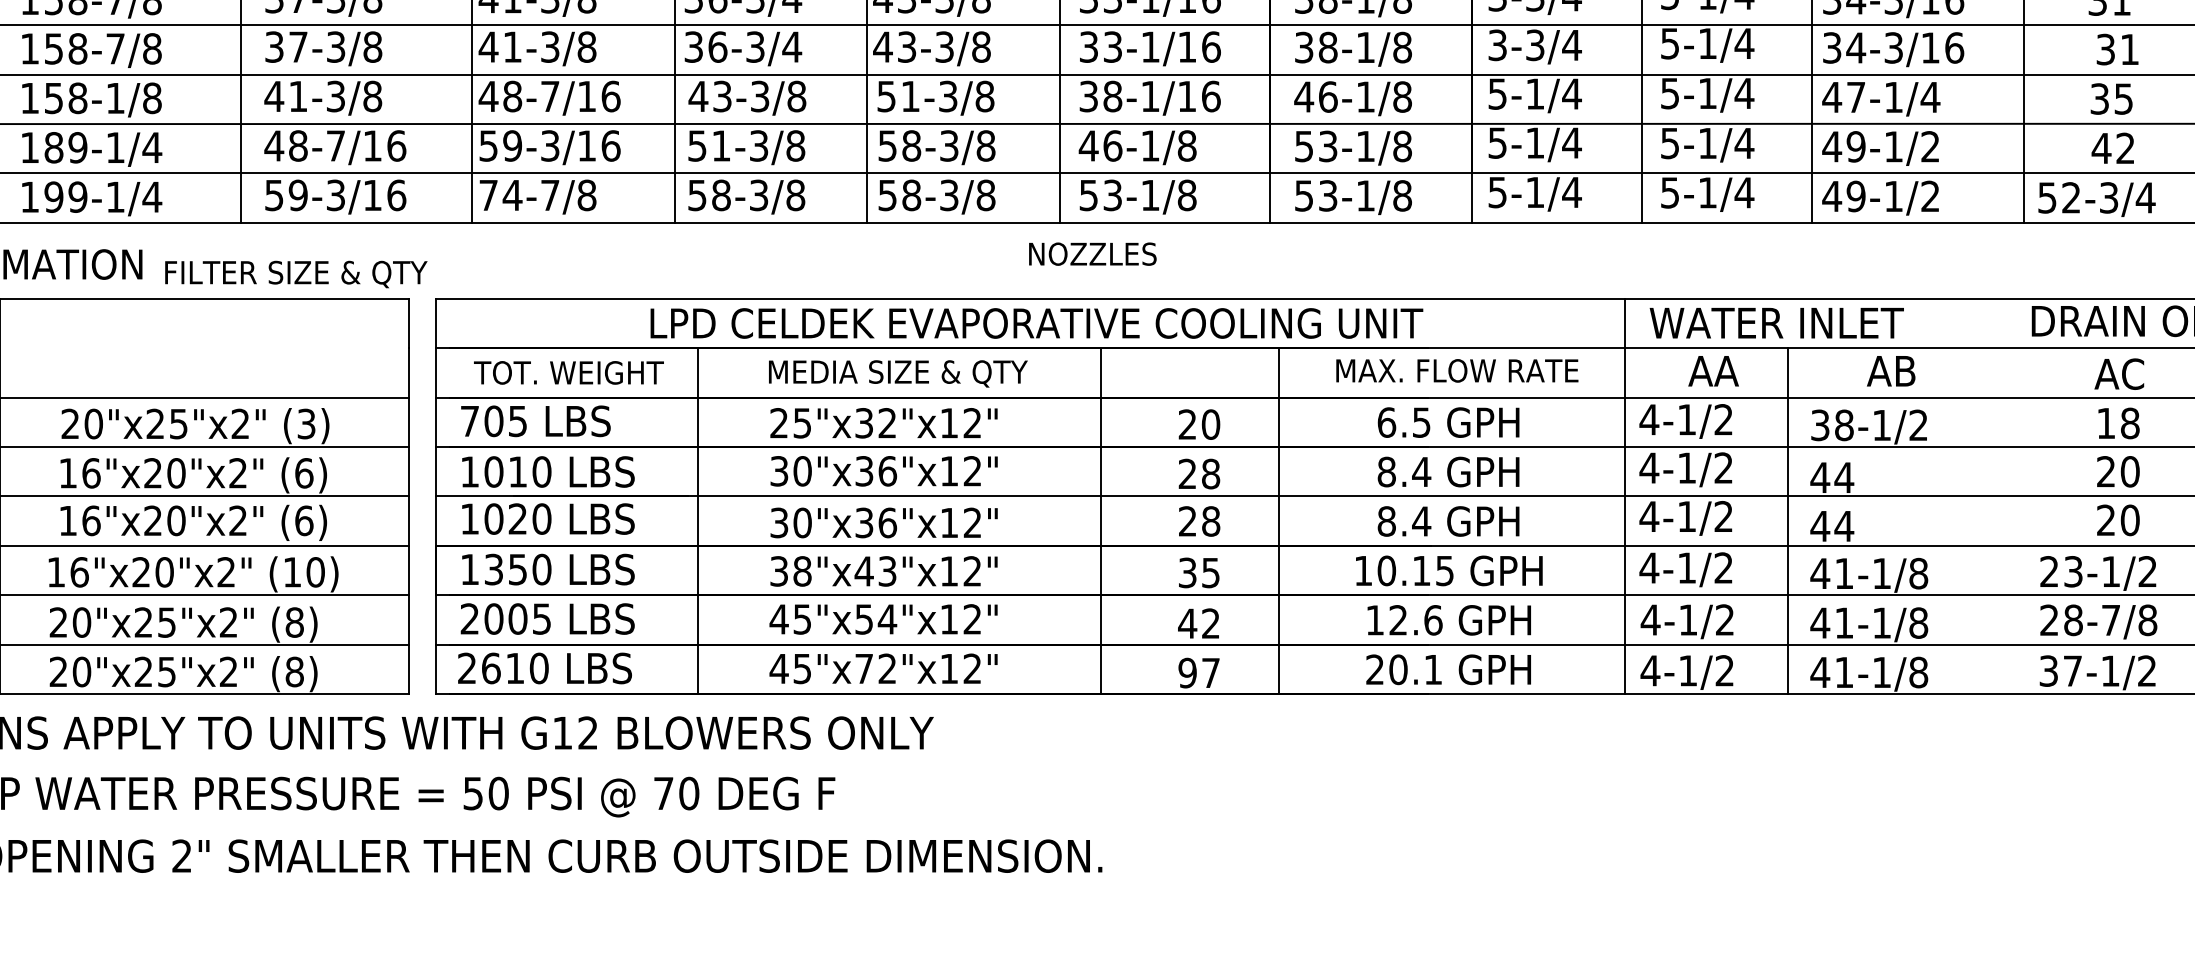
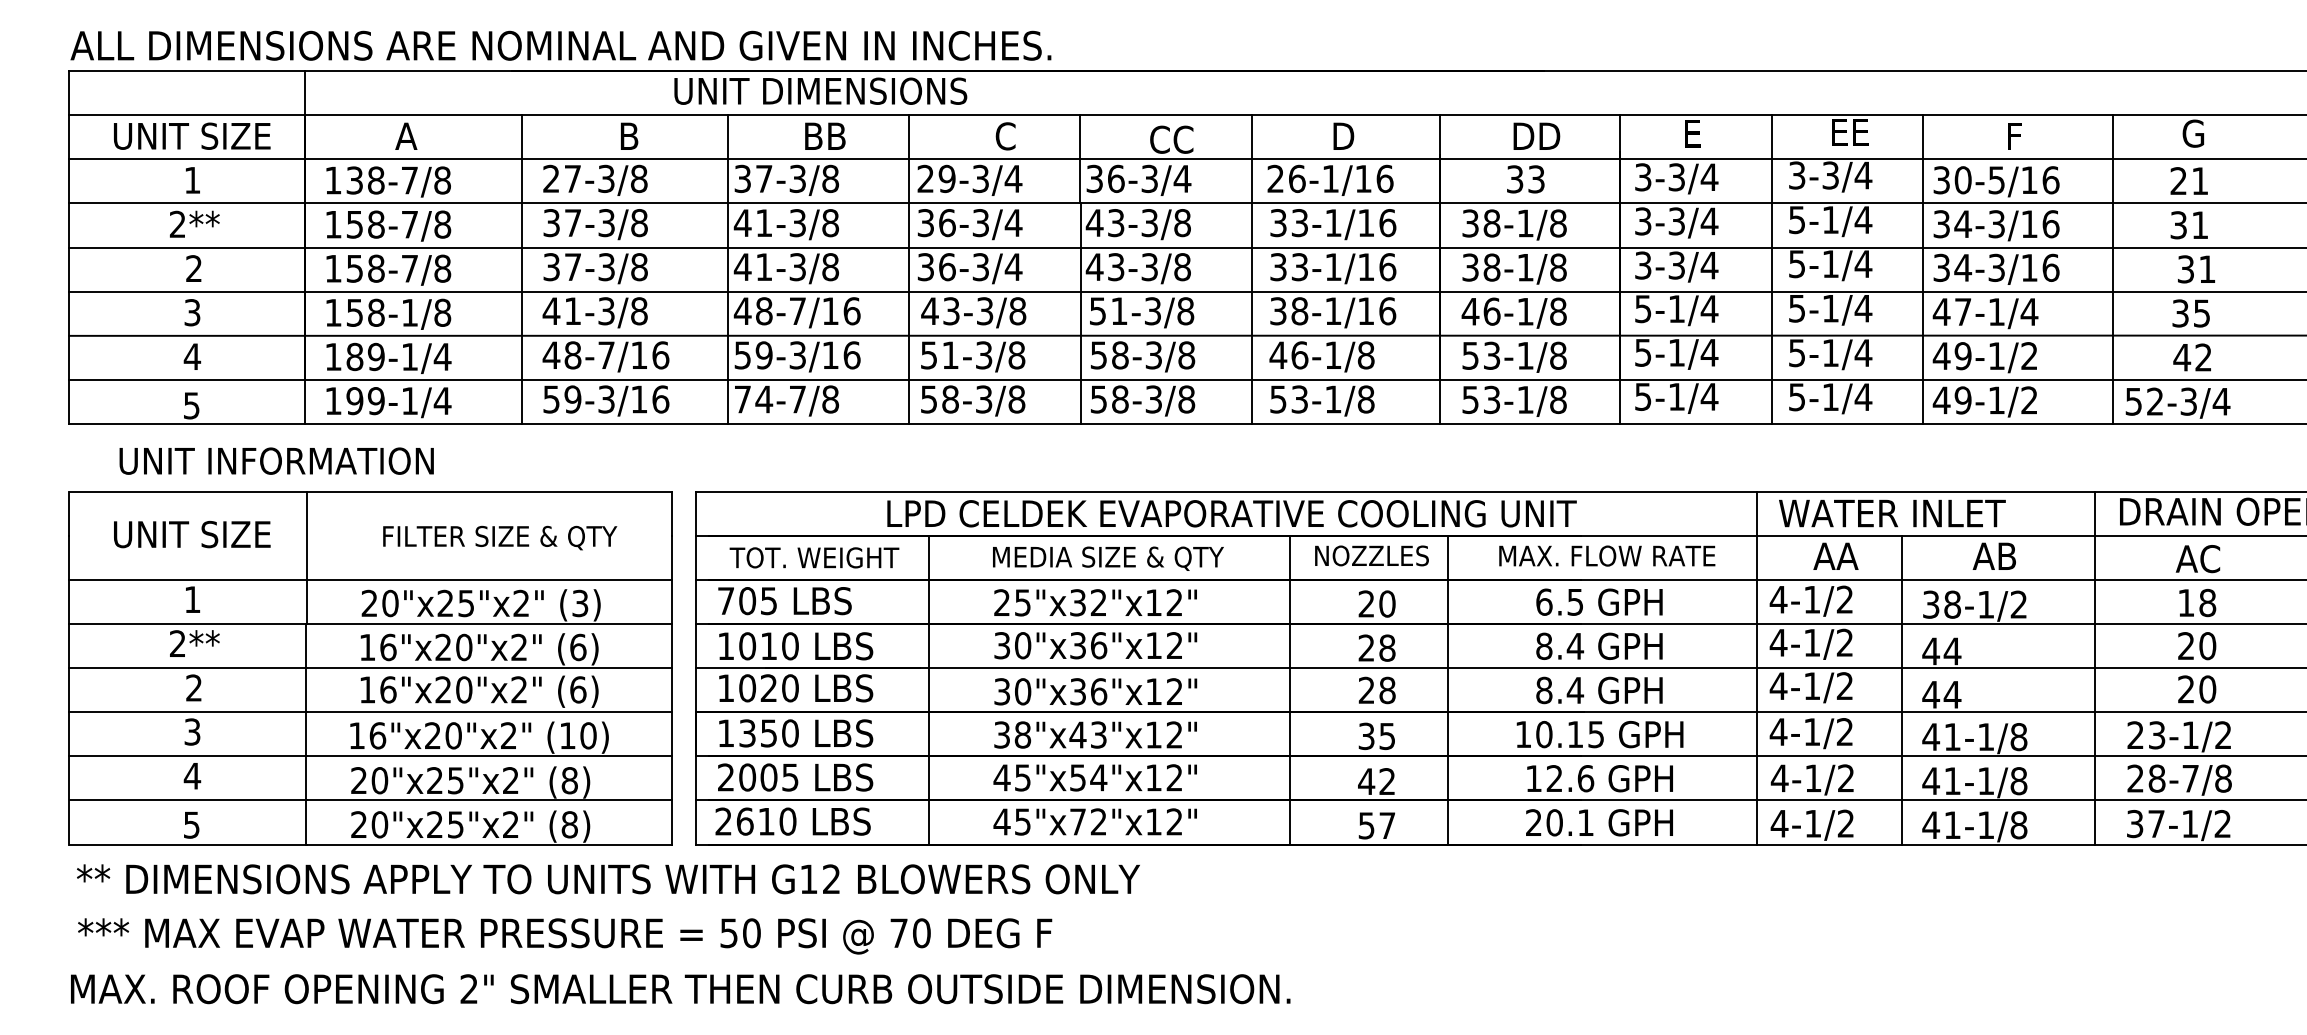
text: (1092, 253) -> (1371, 555), moved
text: (296, 273) -> (500, 537), moved
line: (2004, 495) -> (2095, 667), added
text: (1187, 672) -> (1366, 825), 97 -> 57

